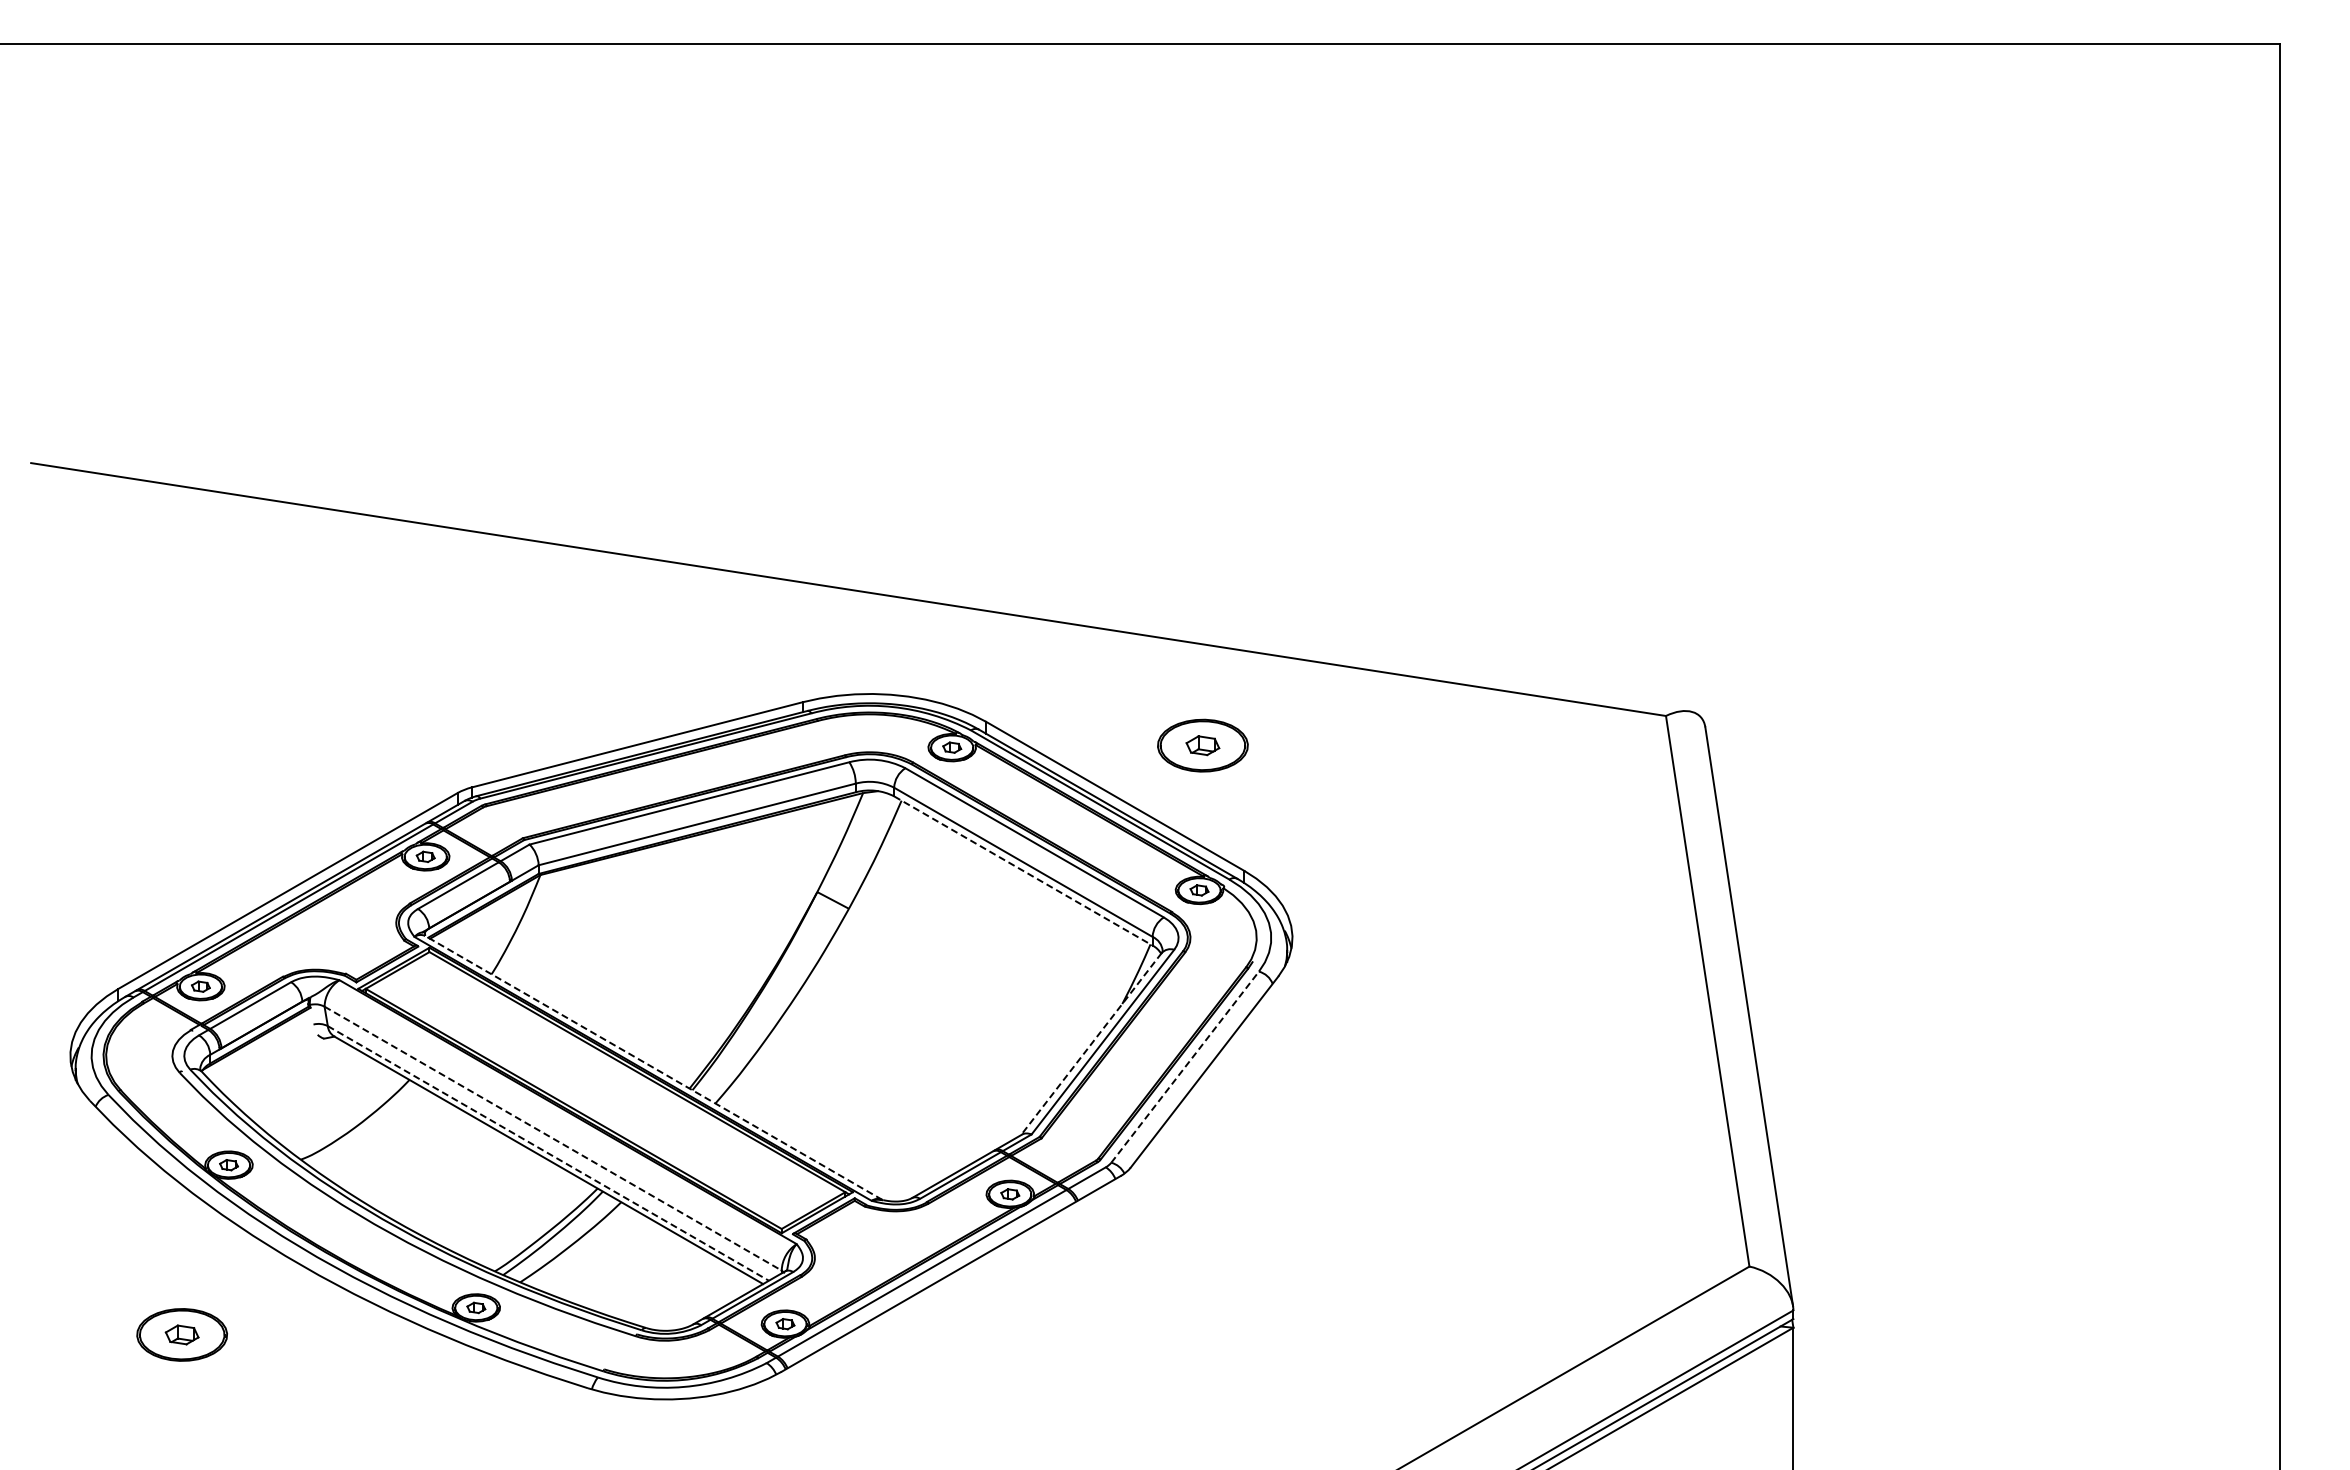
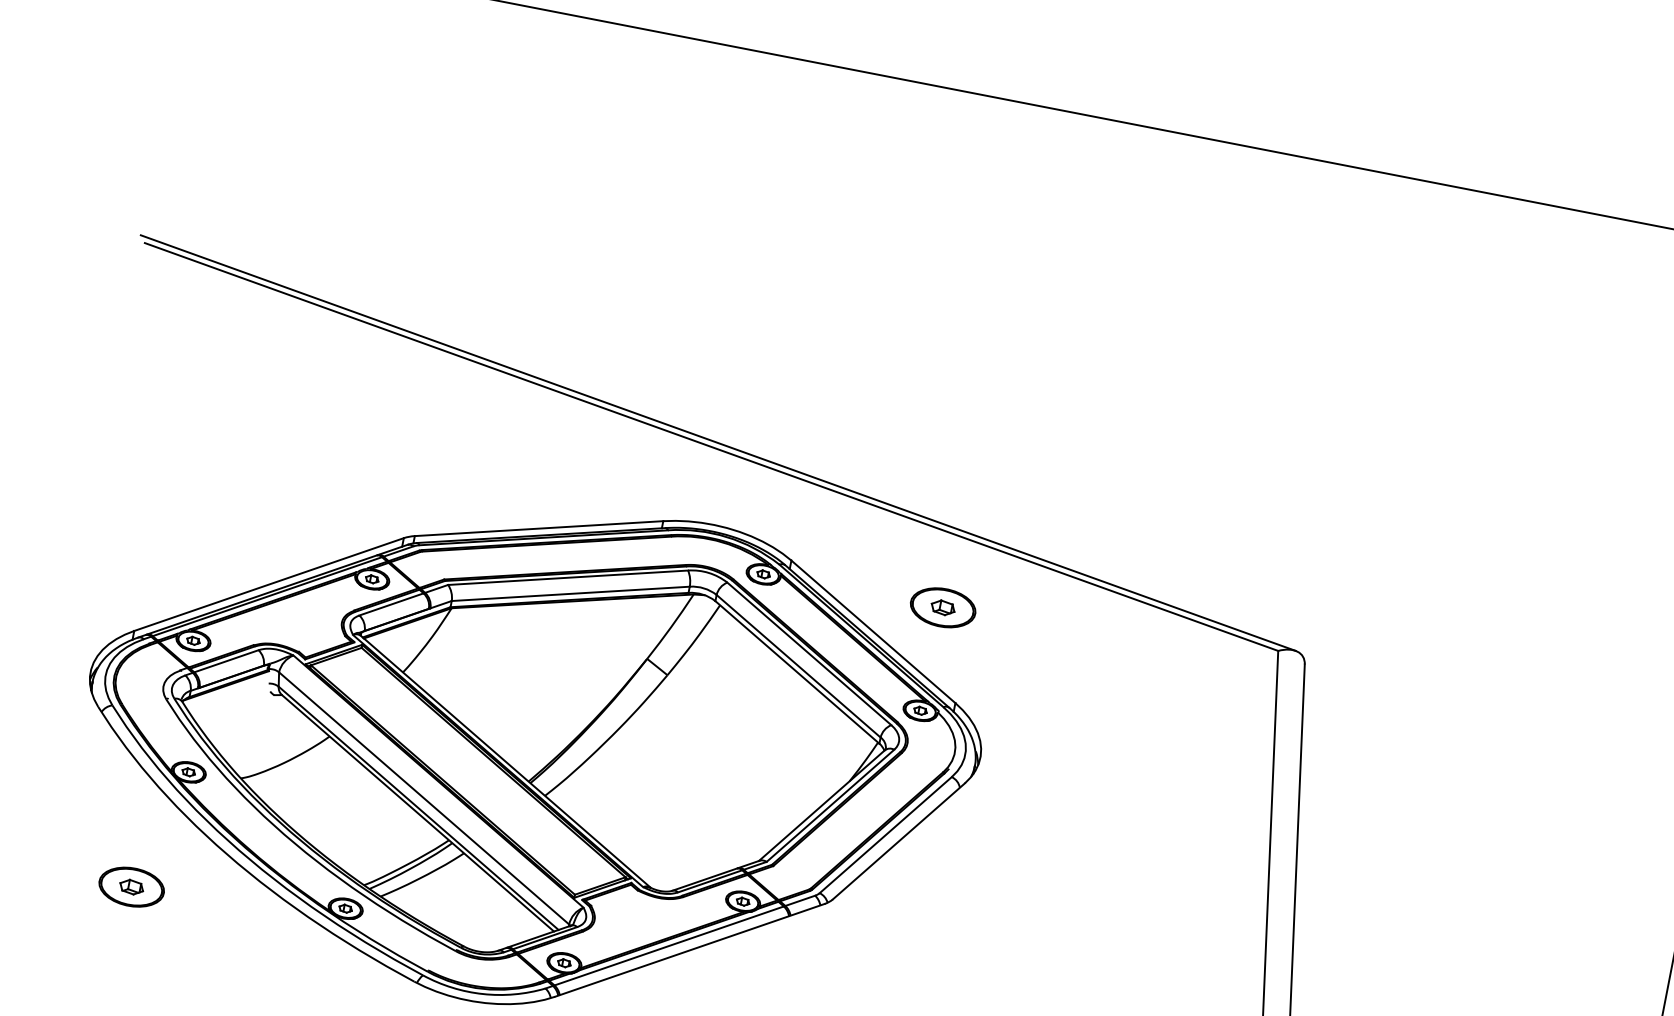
line: (856, 582) -> (718, 443), added
line: (1023, 871) -> (797, 672), dashed -> solid
line: (1091, 1044) -> (821, 805), dashed -> solid
line: (653, 1067) -> (505, 761), dashed -> solid
line: (1185, 1067) -> (885, 835), dashed -> solid
line: (553, 1138) -> (424, 798), dashed -> solid
line: (548, 1153) -> (418, 808), dashed -> solid

